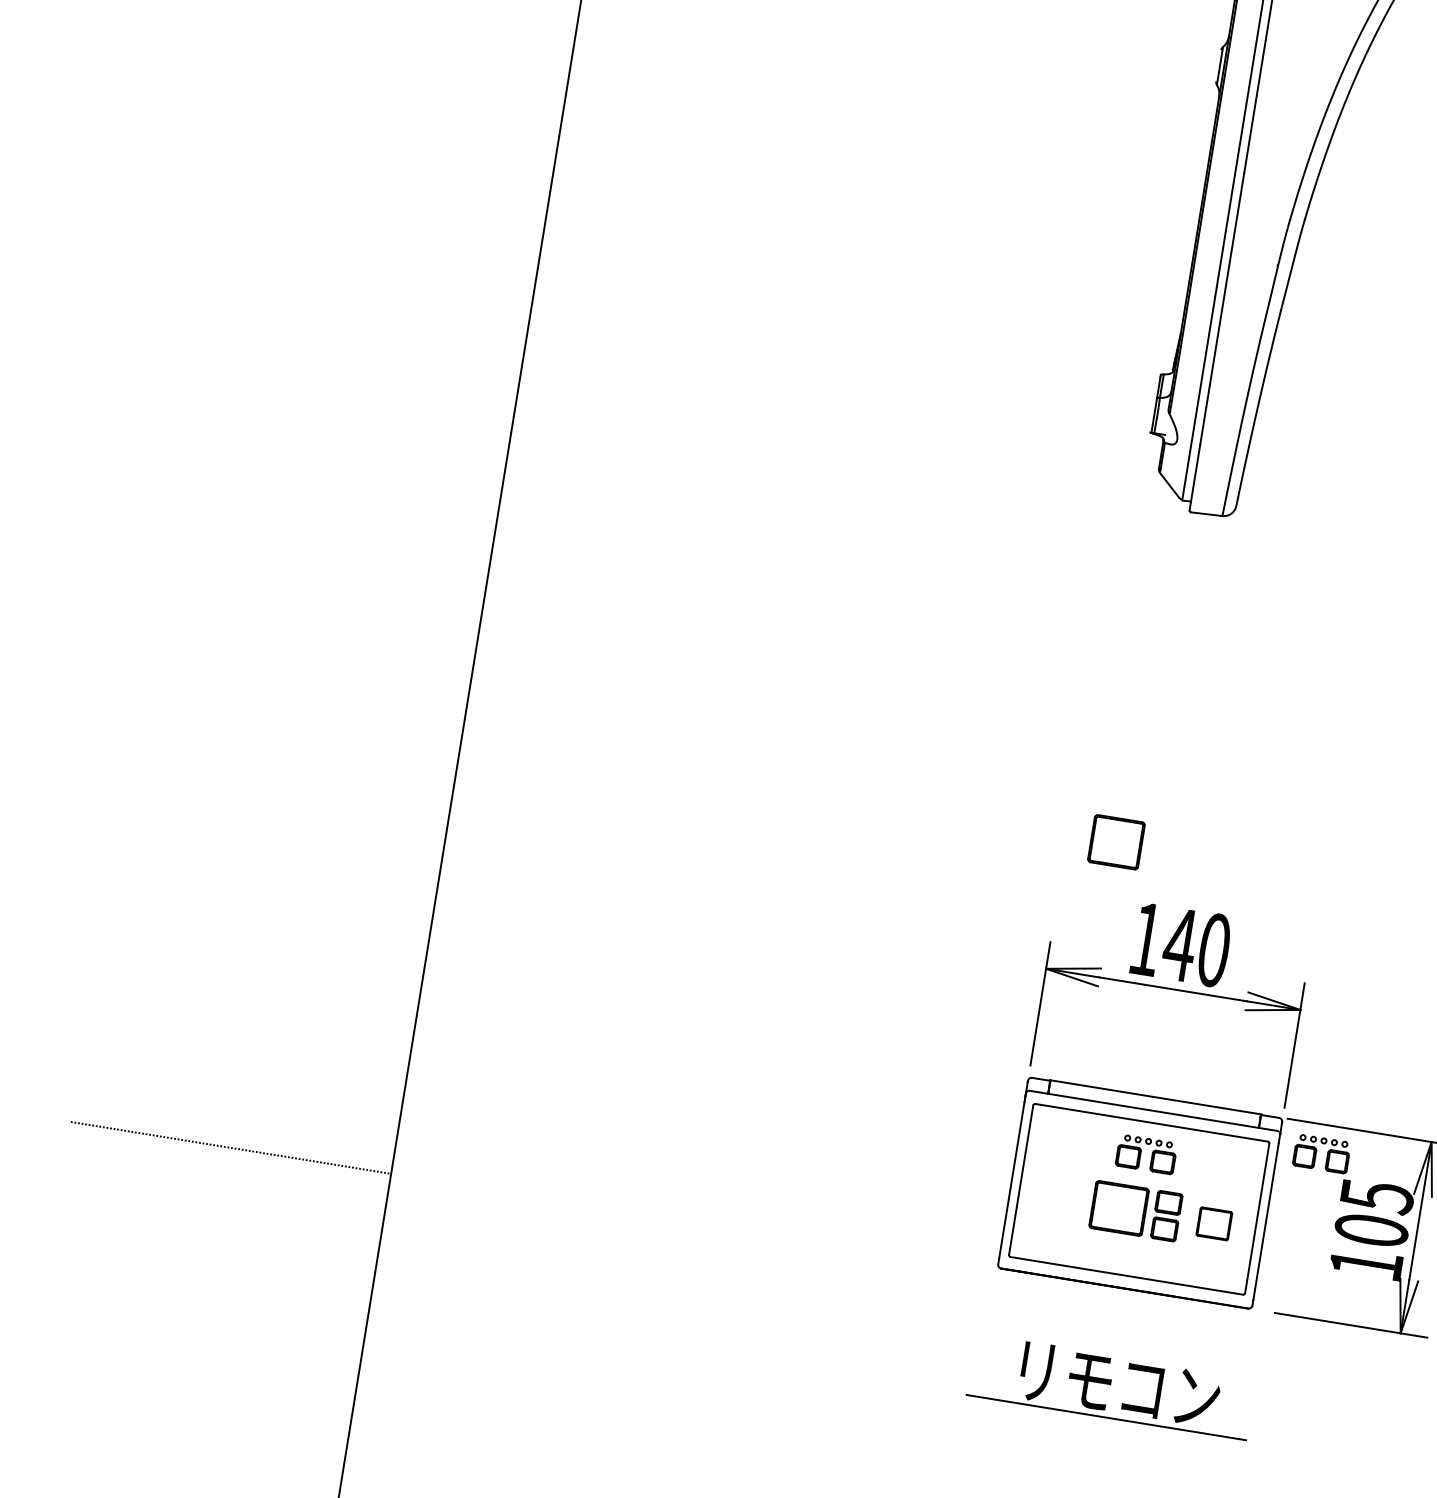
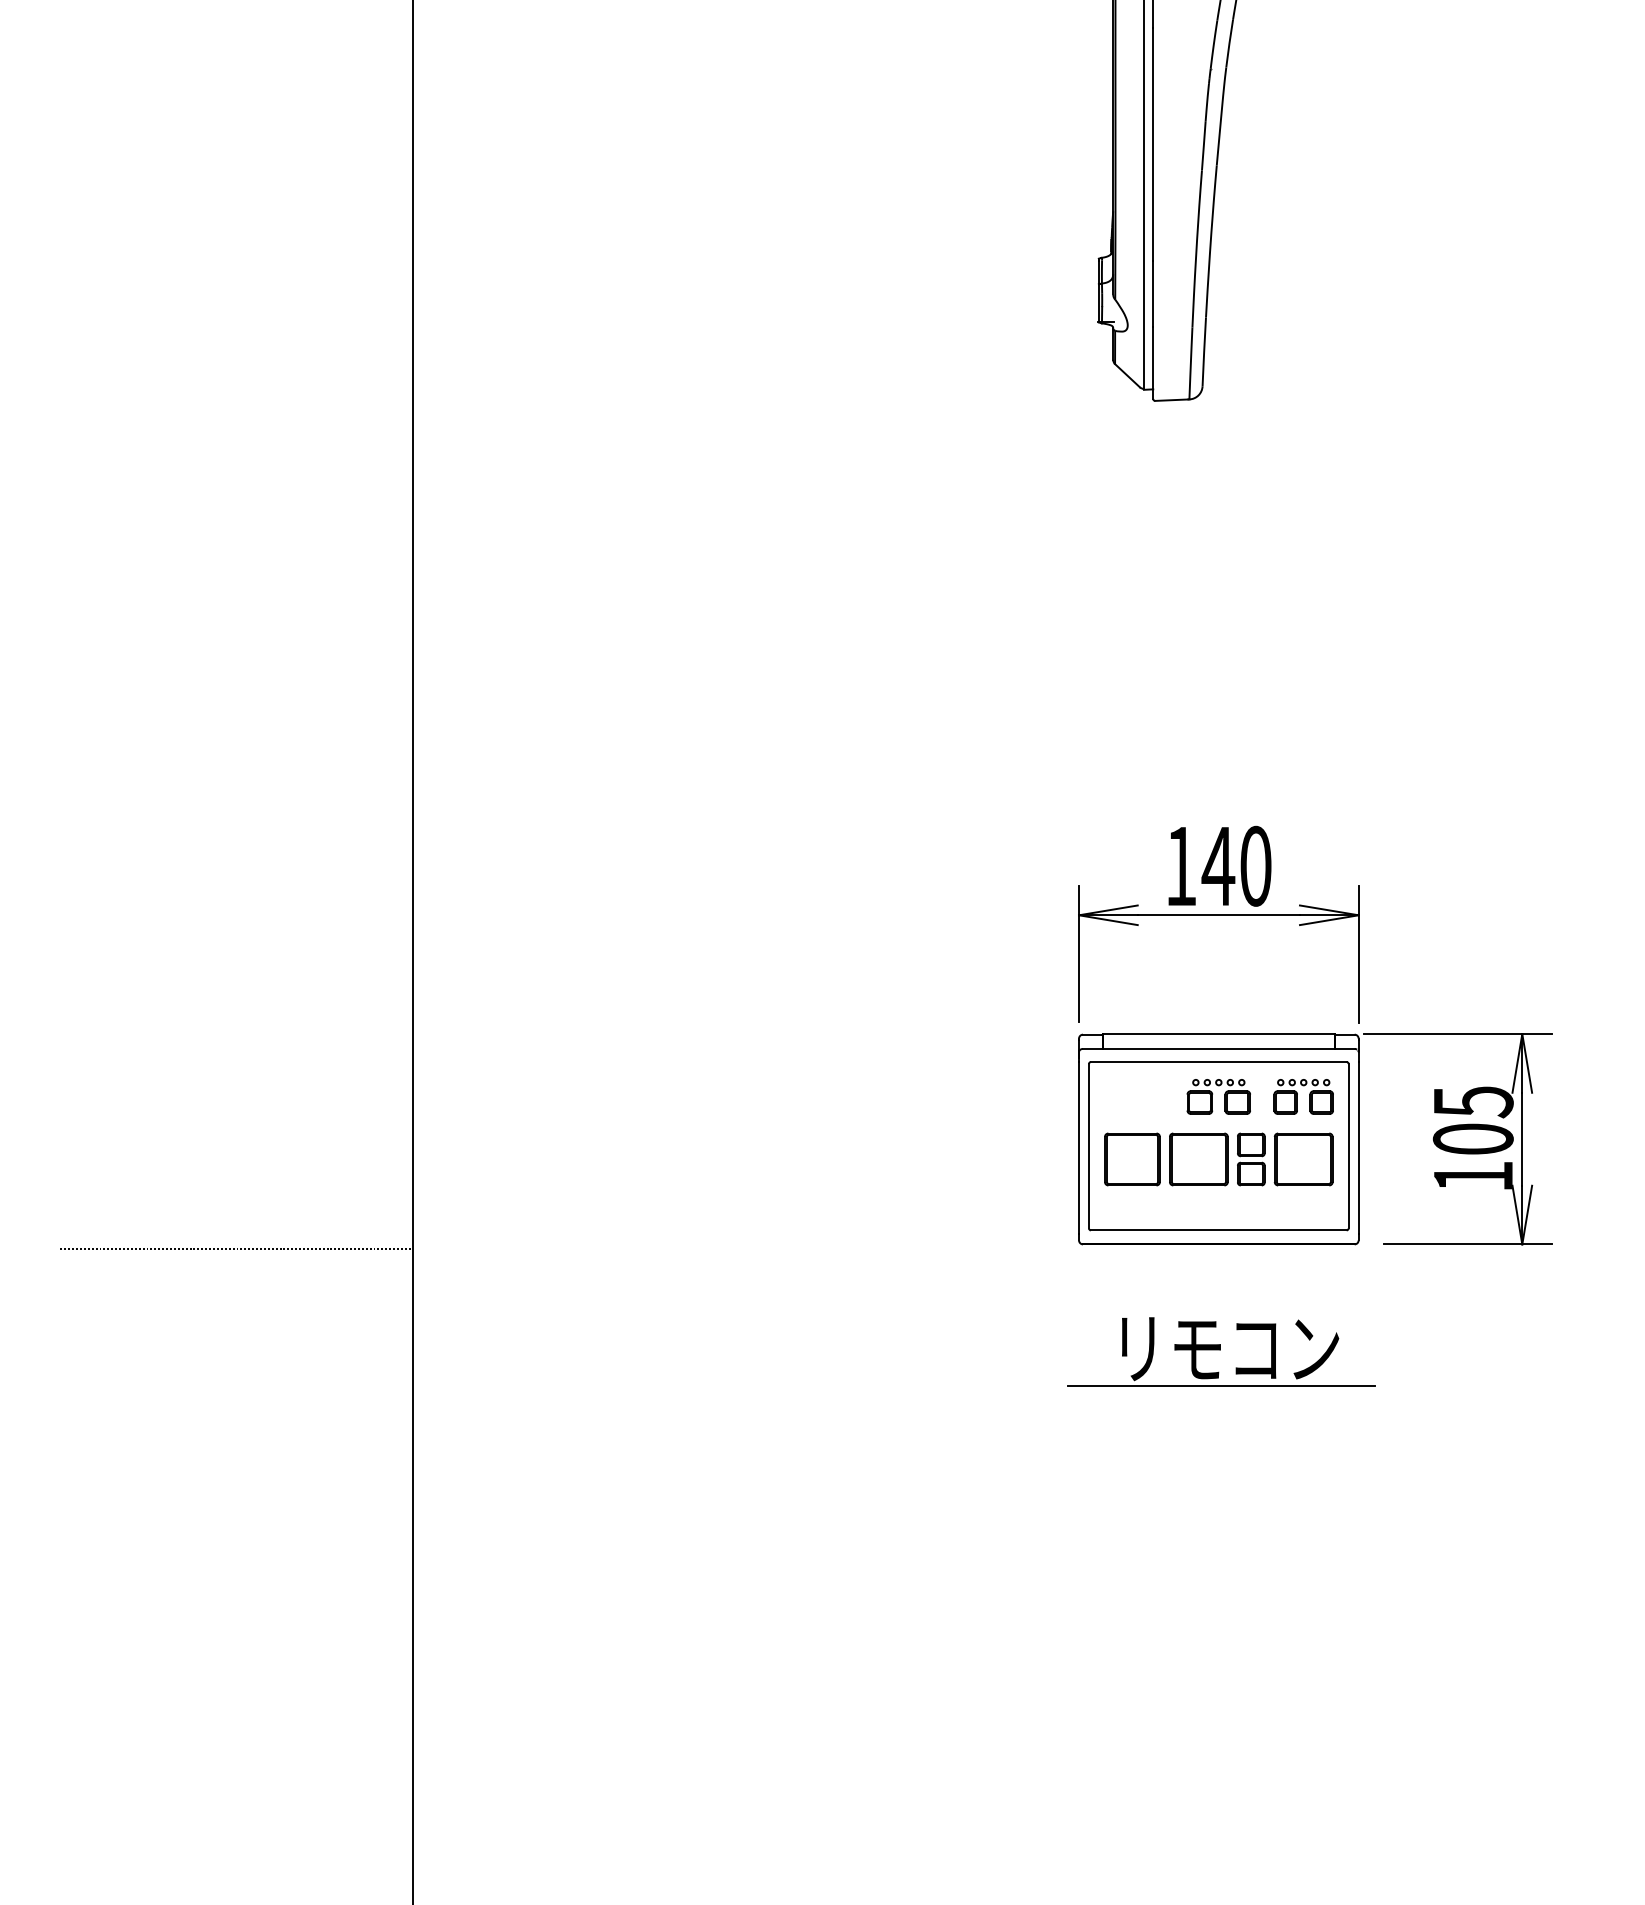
part: (1116, 842) -> (1132, 1159), moved
part: (1321, 1153) -> (1303, 1096), moved
part: (1214, 1223) -> (1303, 1159), size x1.67

